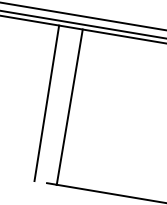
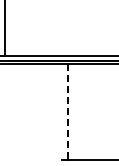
line: (46, 102) -> (53, 111), removed
line: (69, 106) -> (67, 111), solid -> dashed

